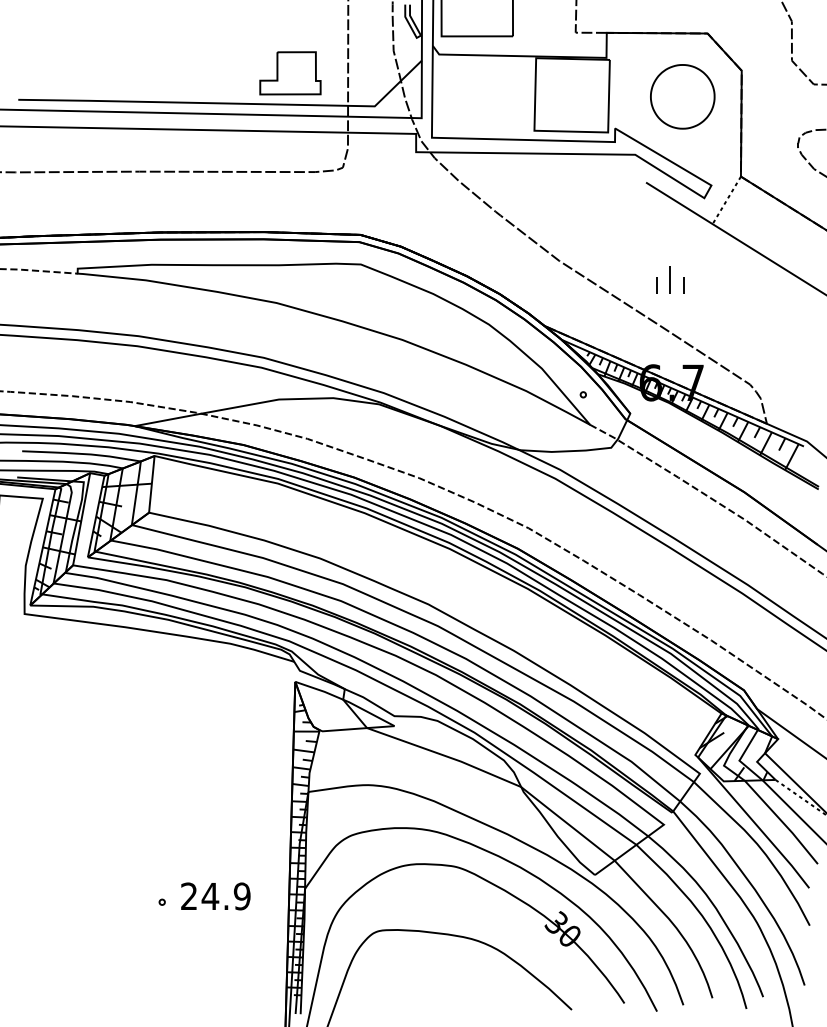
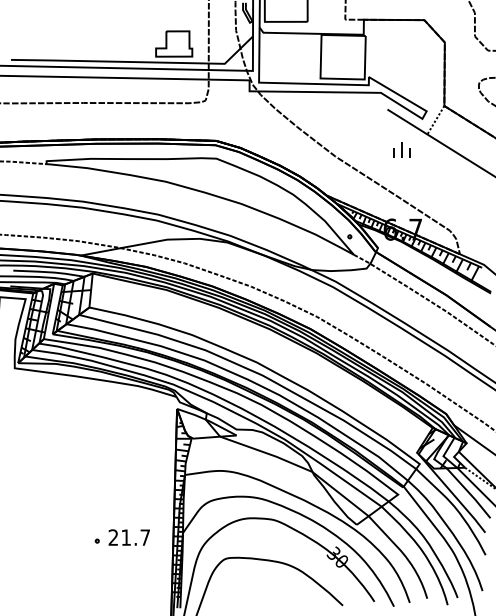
part: (682, 97) -> (409, 58), removed
part: (669, 279) -> (401, 149), moved
text: (225, 896) -> (135, 537), 24.9 -> 21.7

